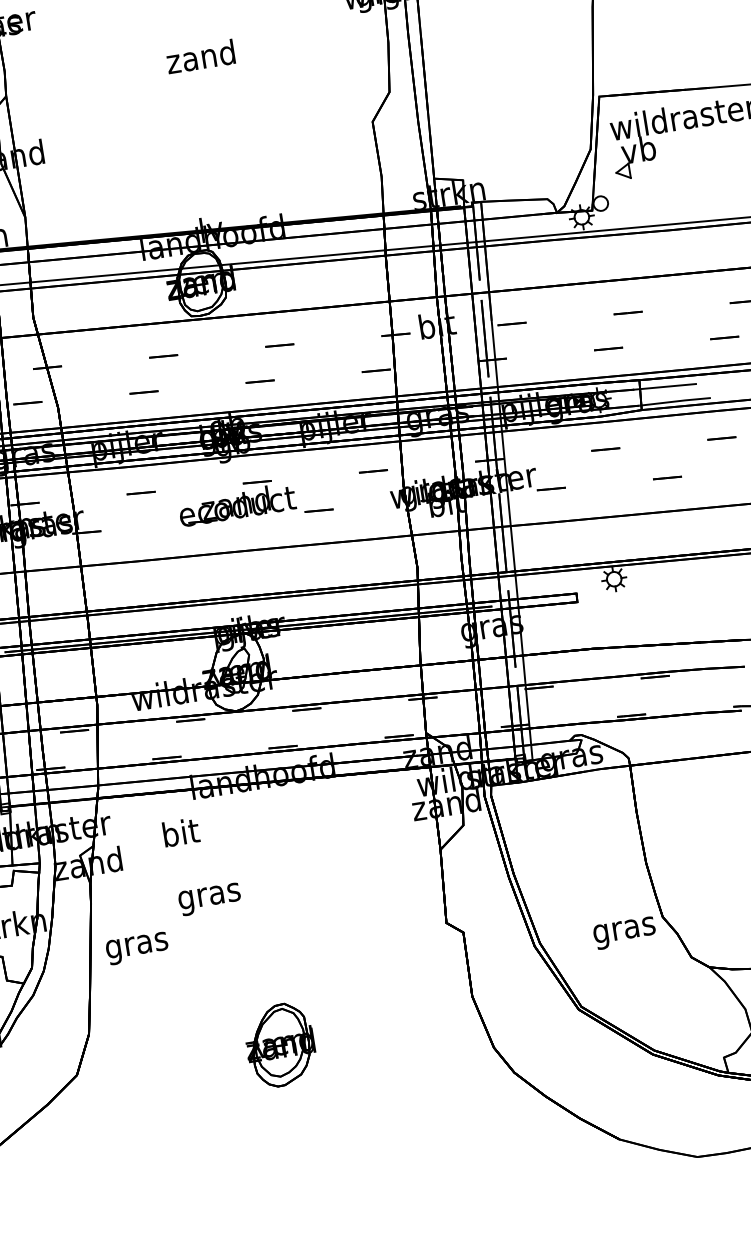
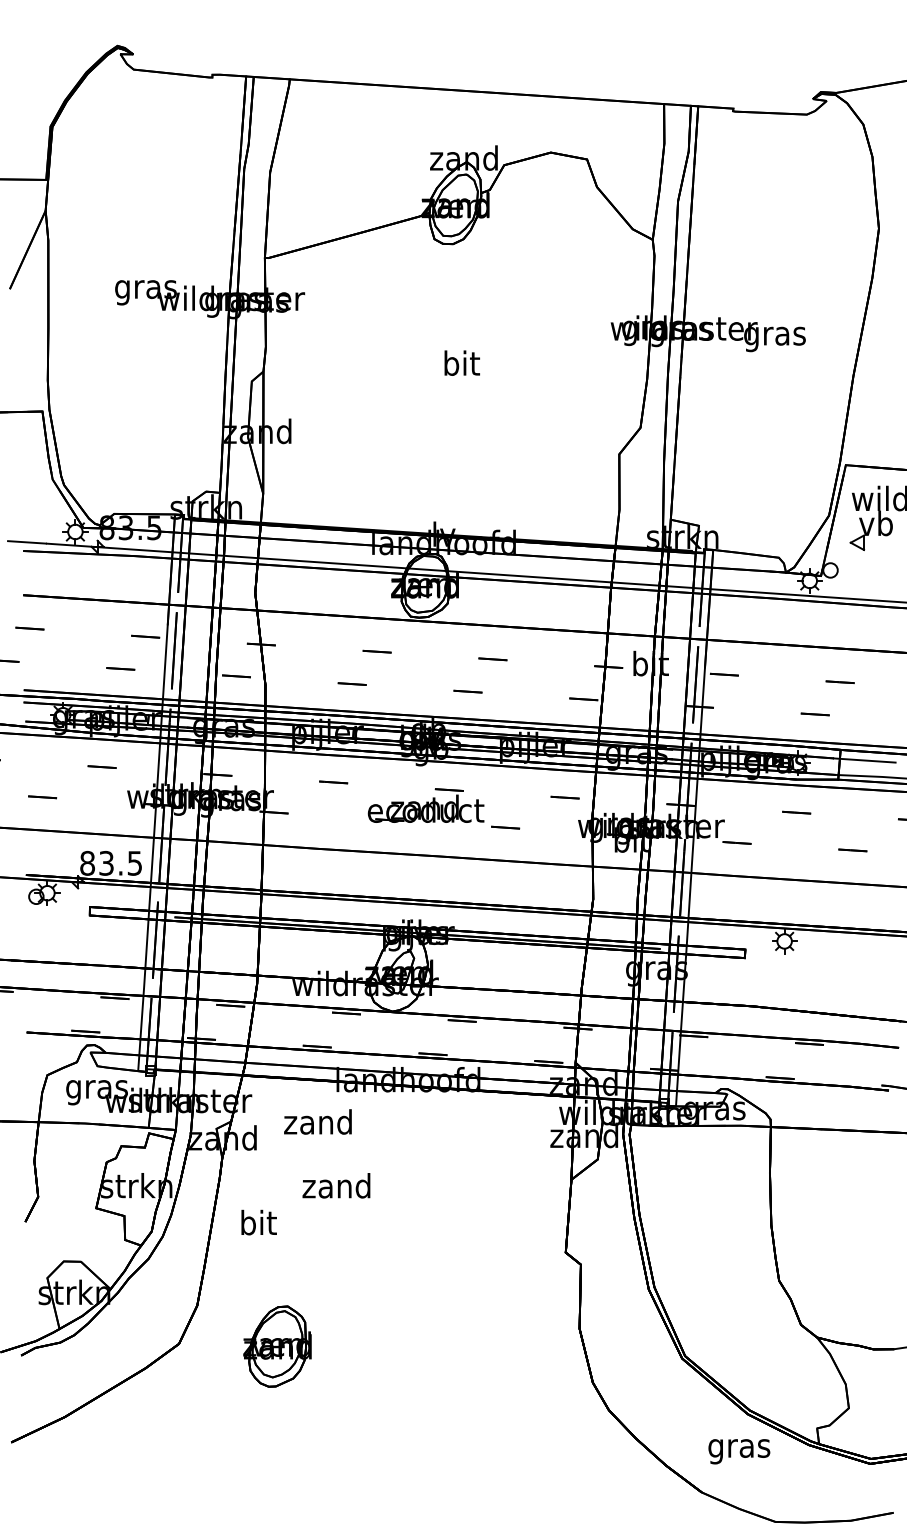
text: (200, 55) -> (460, 362), zand -> bit
text: (179, 832) -> (317, 1121), bit -> zand
text: (208, 895) -> (336, 1188), gras -> zand
text: (624, 932) -> (739, 1451), moved
text: (137, 944) -> (258, 1225), gras -> bit
part: (280, 1045) -> (277, 1346), moved

